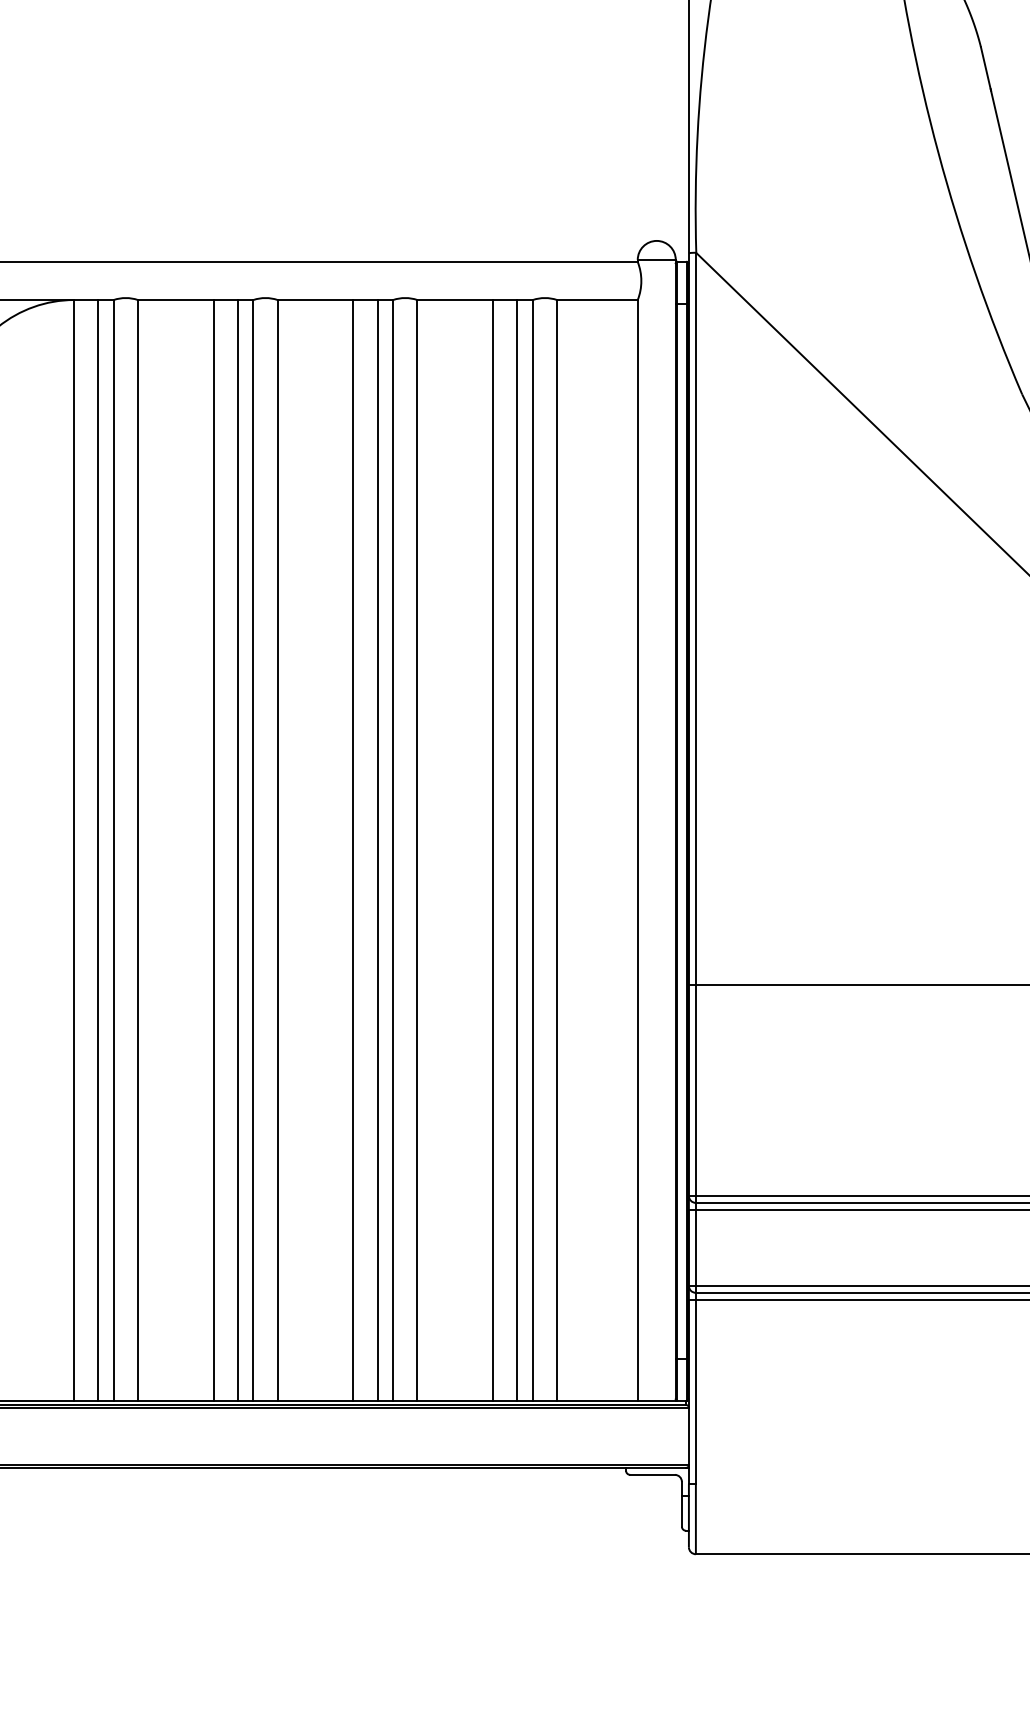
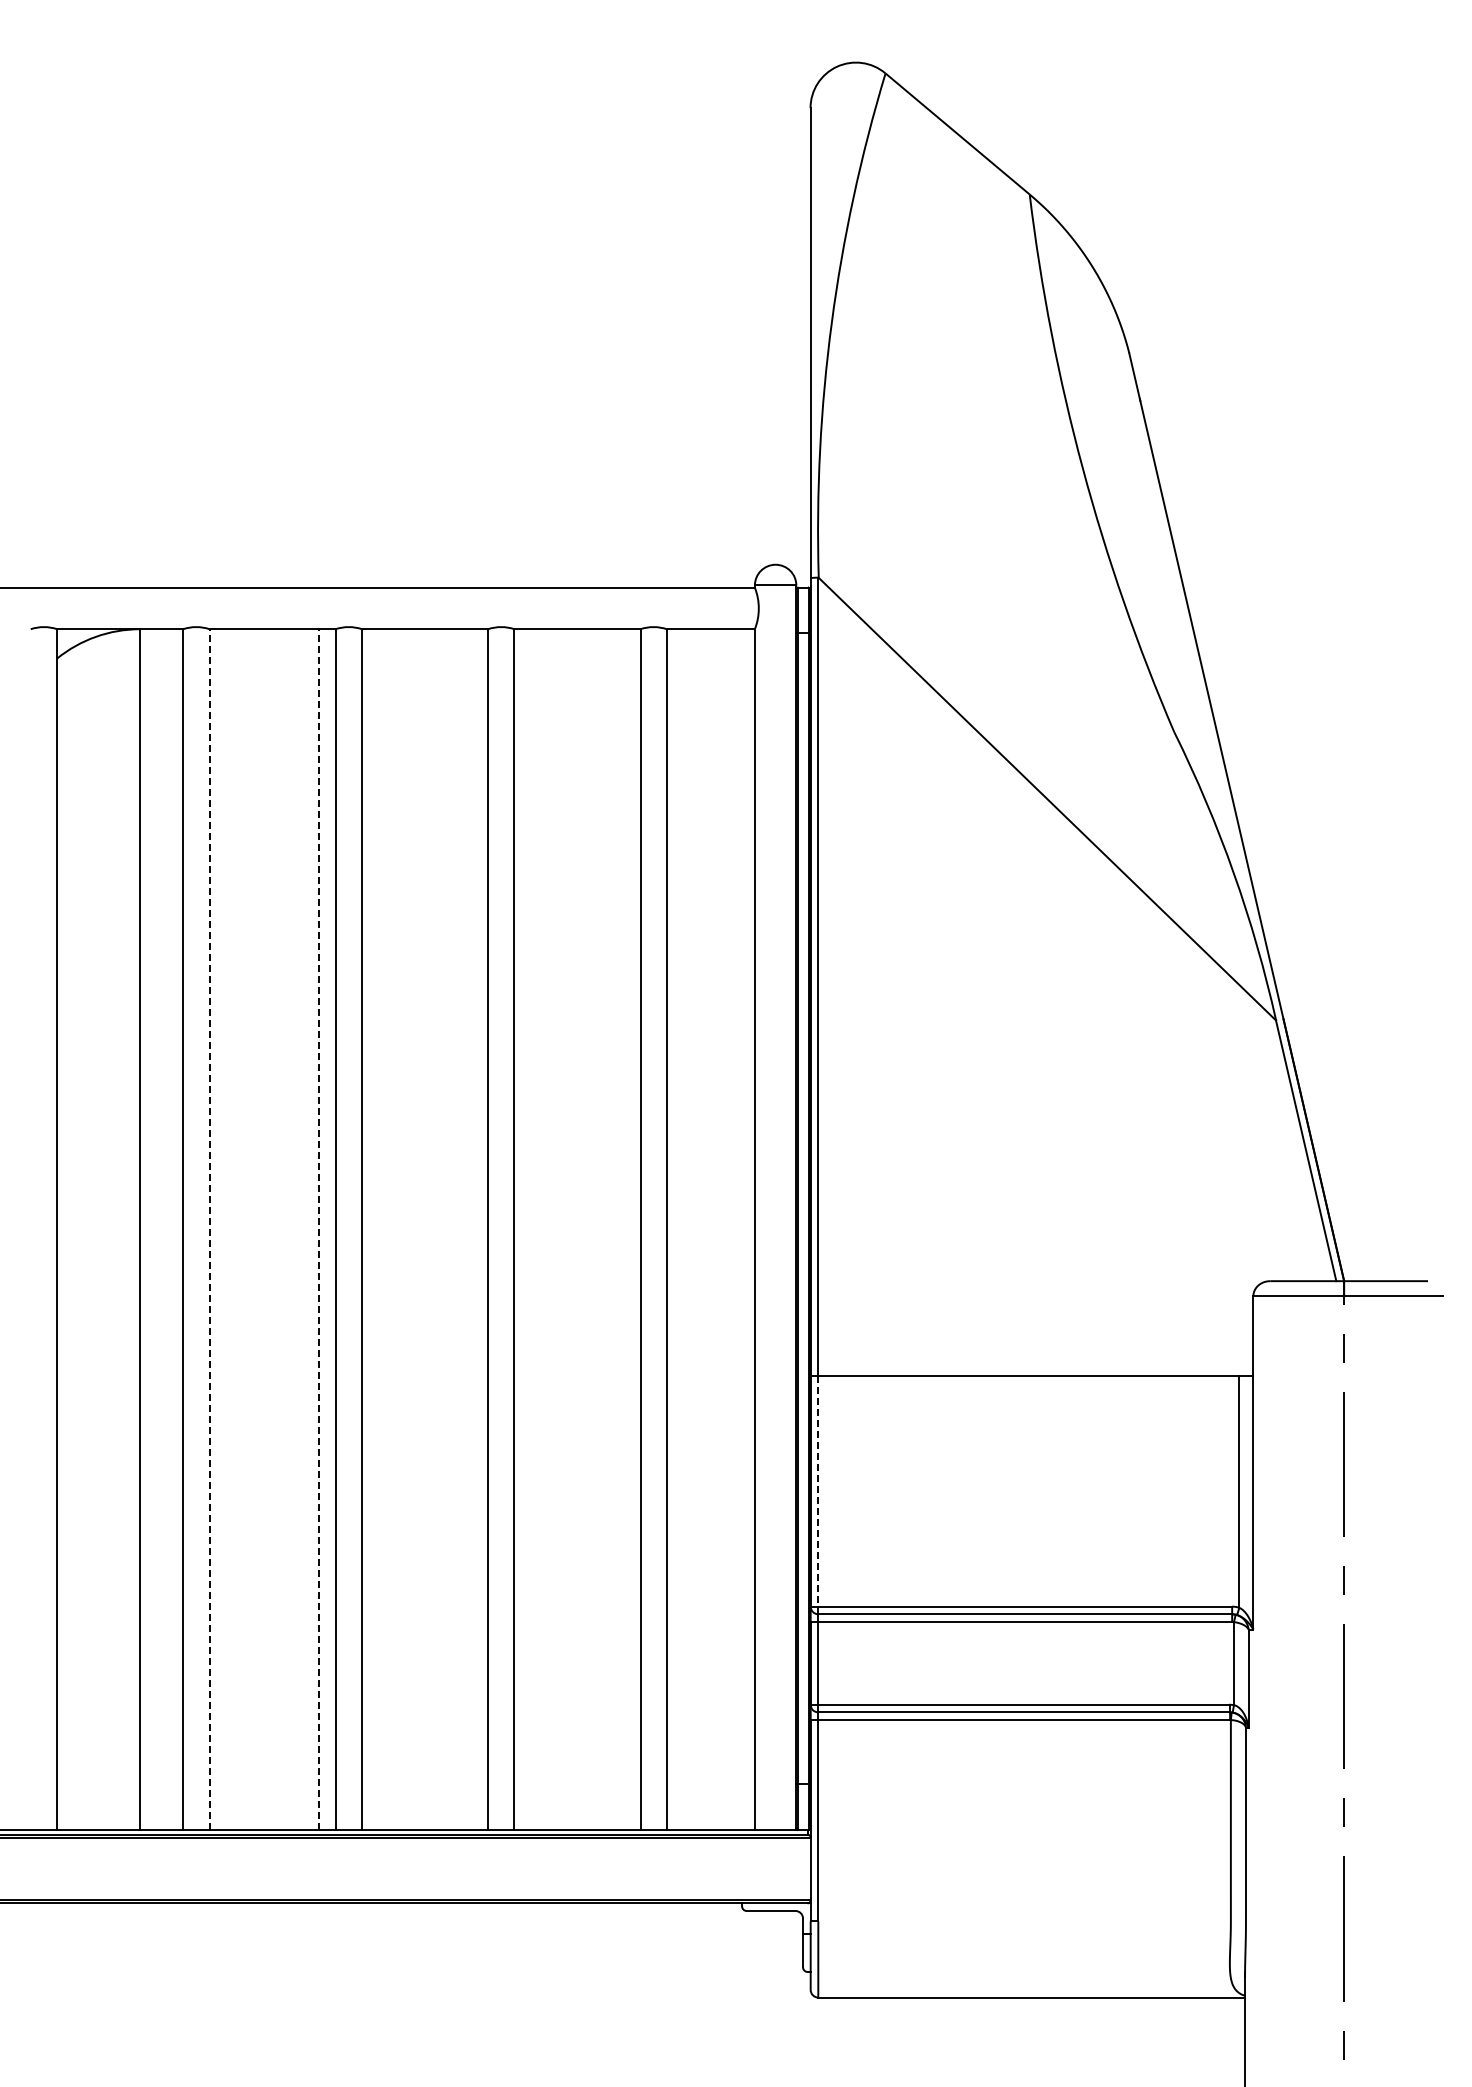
line: (98, 850) -> (166, 1229), removed
line: (137, 850) -> (209, 1229), solid -> dashed
line: (213, 850) -> (292, 1229), removed
line: (237, 850) -> (318, 1229), solid -> dashed
line: (353, 850) -> (444, 1229), removed
line: (378, 850) -> (471, 1229), removed
line: (493, 850) -> (597, 1229), removed
line: (517, 850) -> (623, 1229), removed
line: (696, 1090) -> (818, 1491), solid -> dashed

